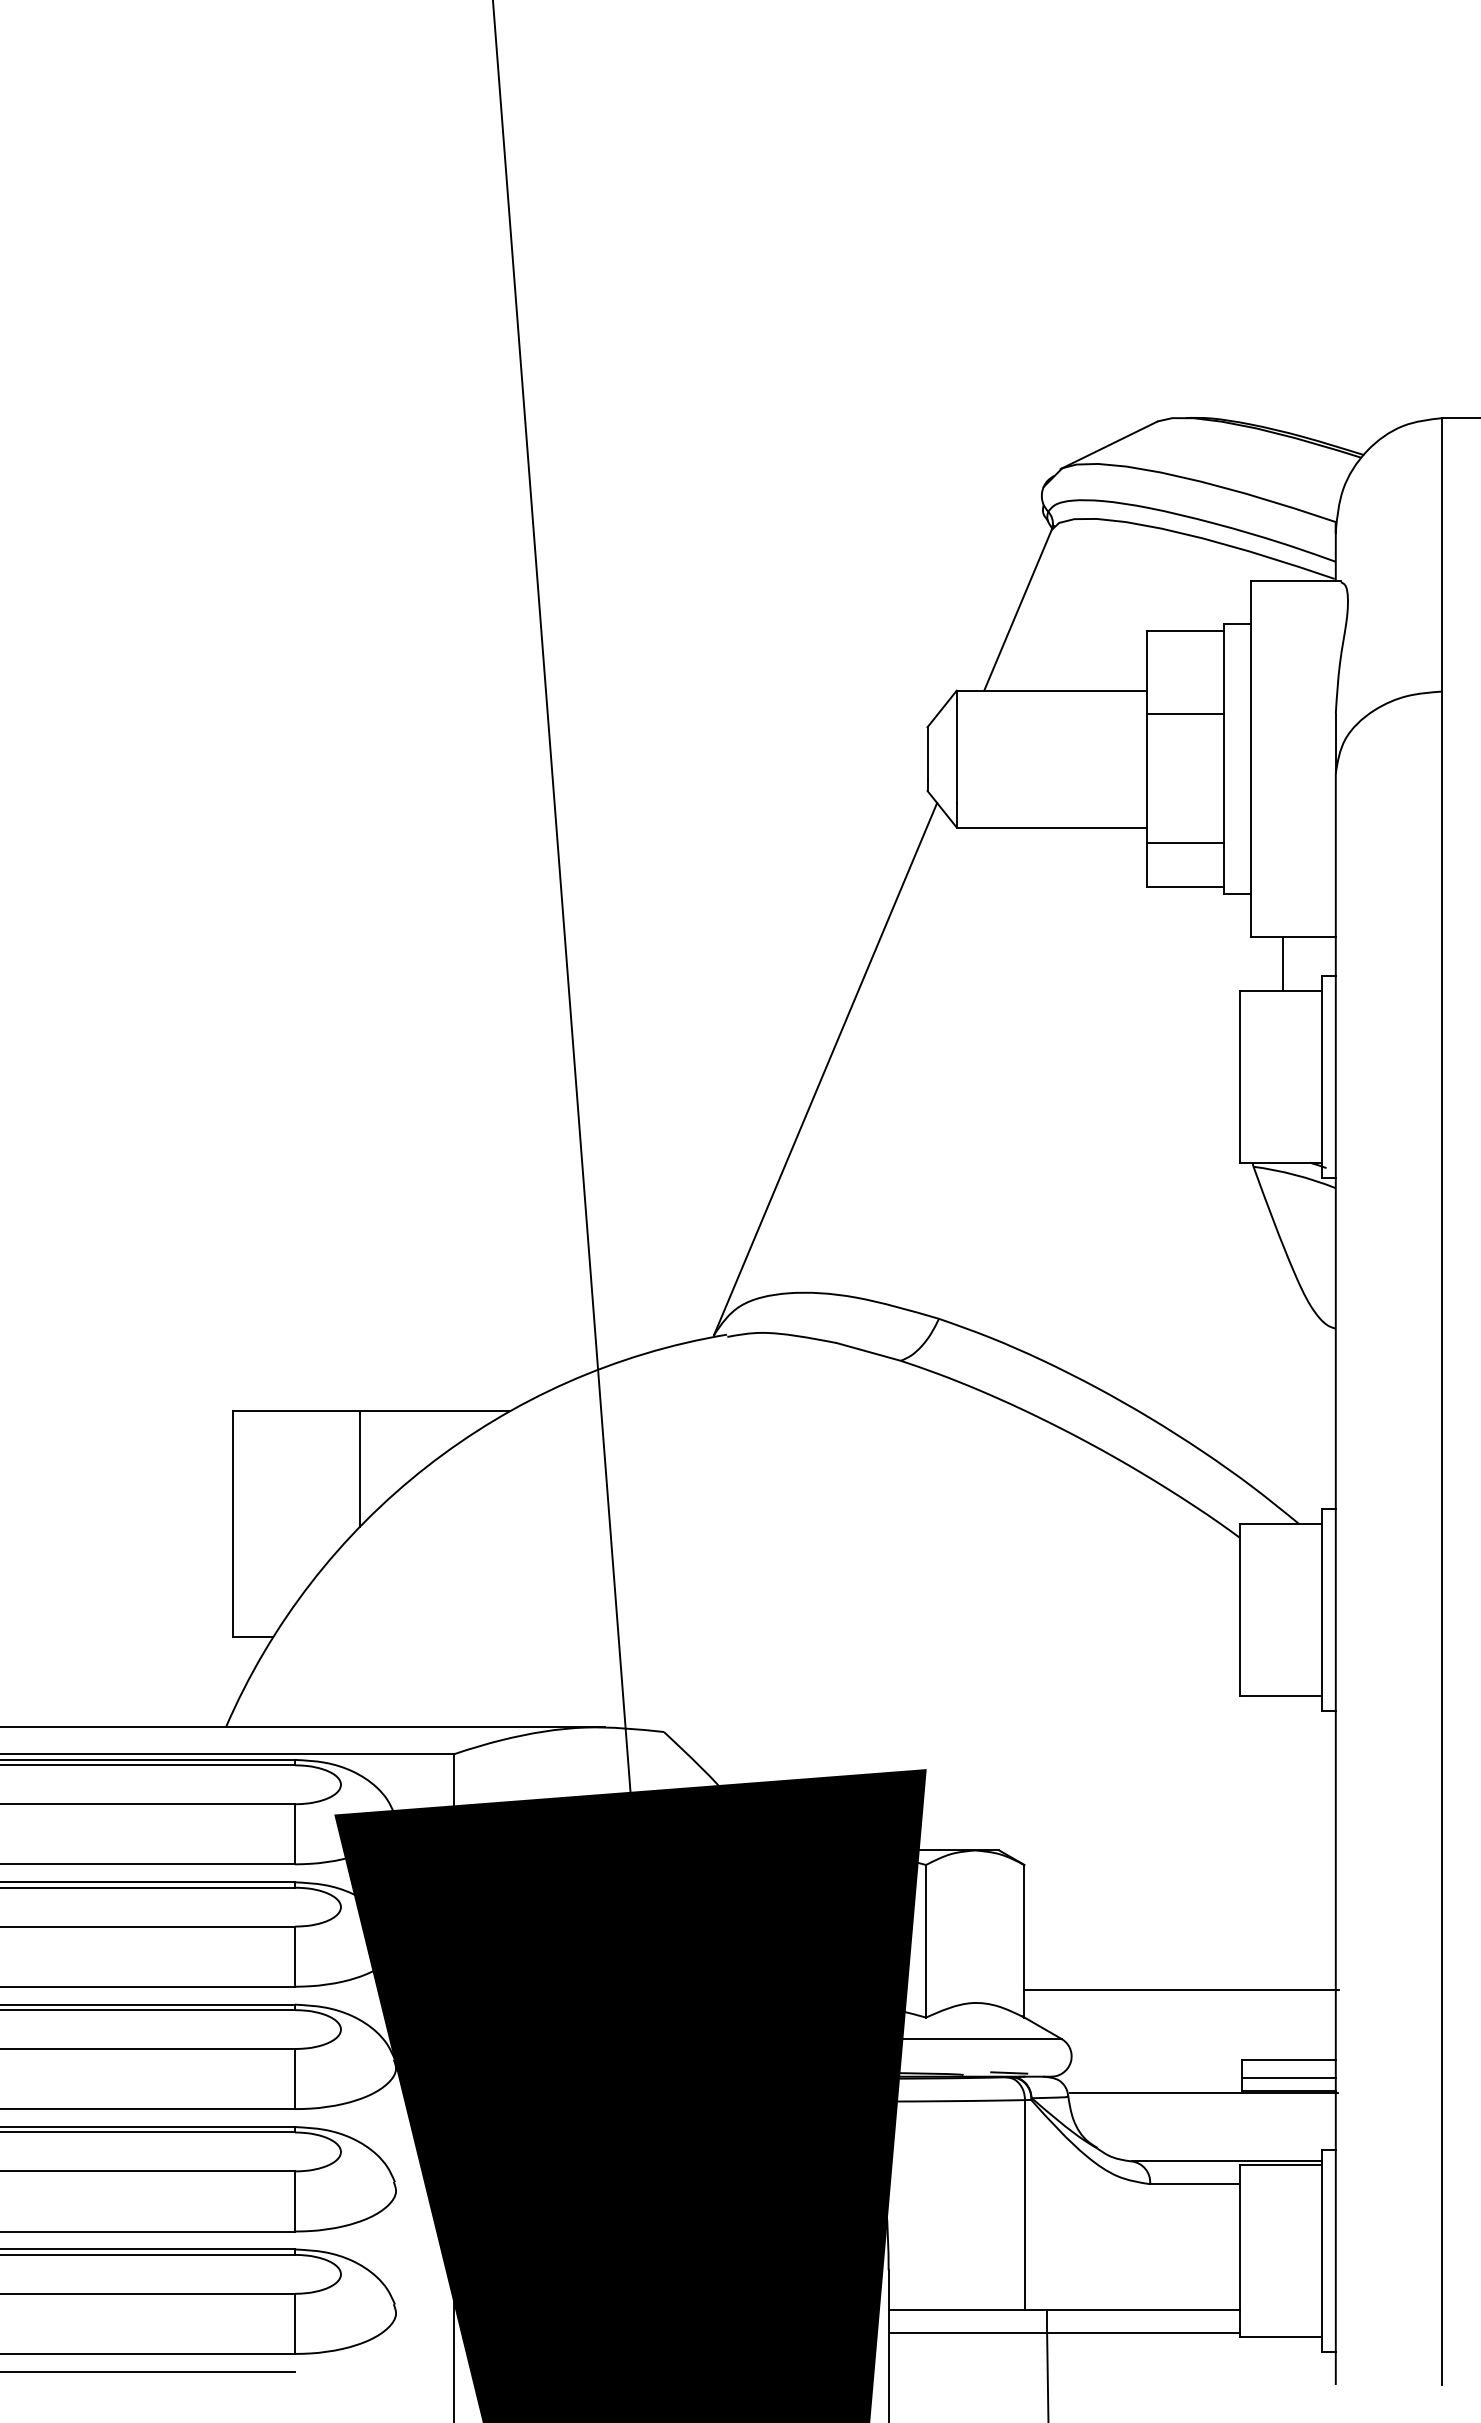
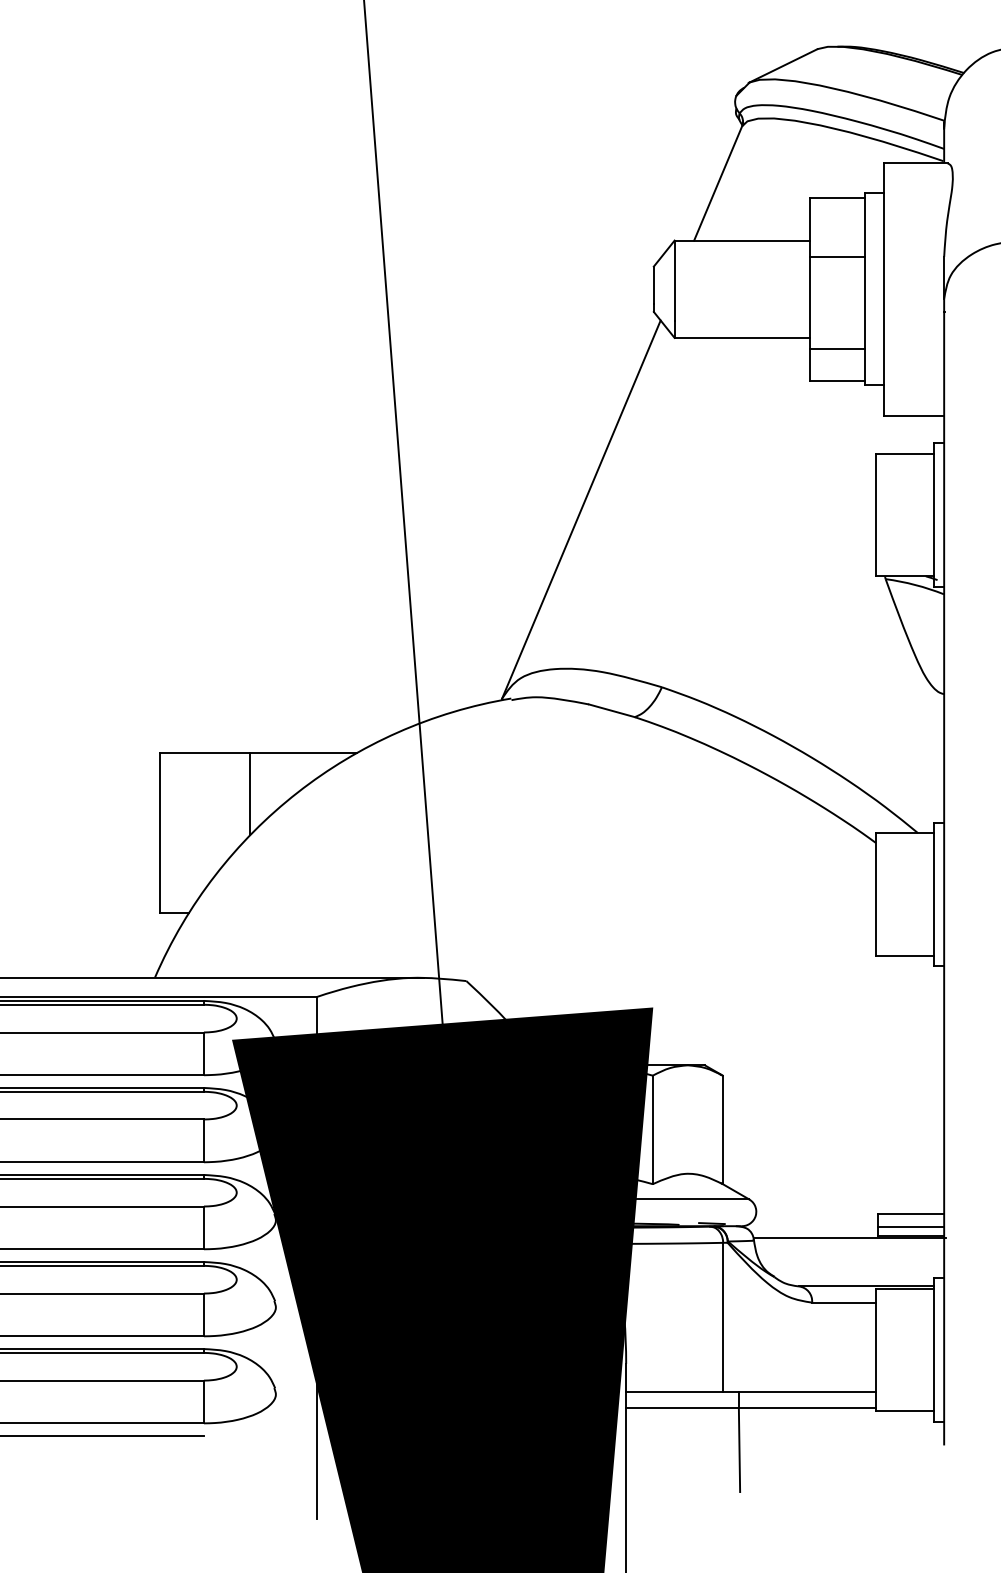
line: (1283, 963) -> (906, 434), removed
line: (1181, 1990) -> (834, 1164), removed

